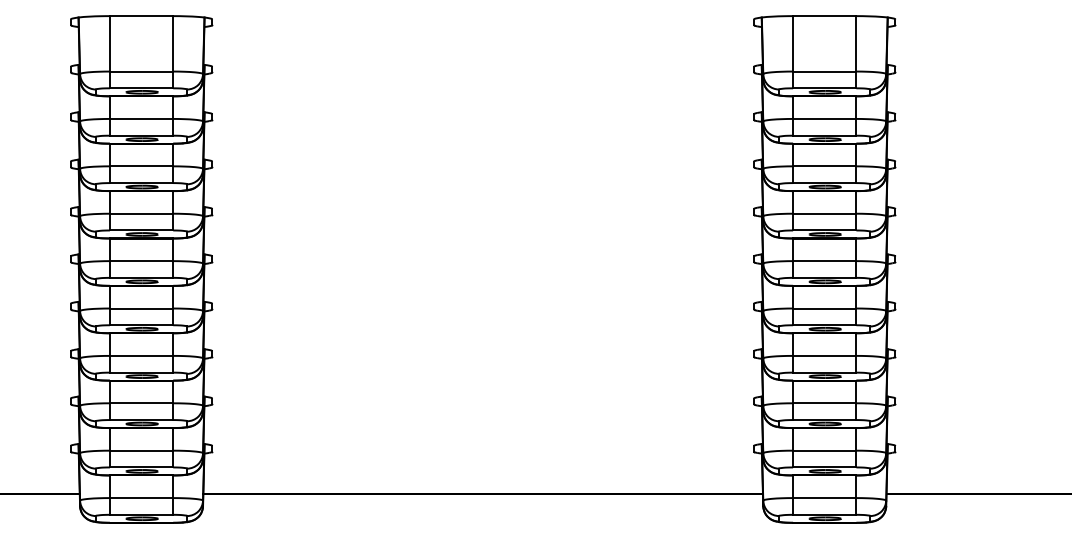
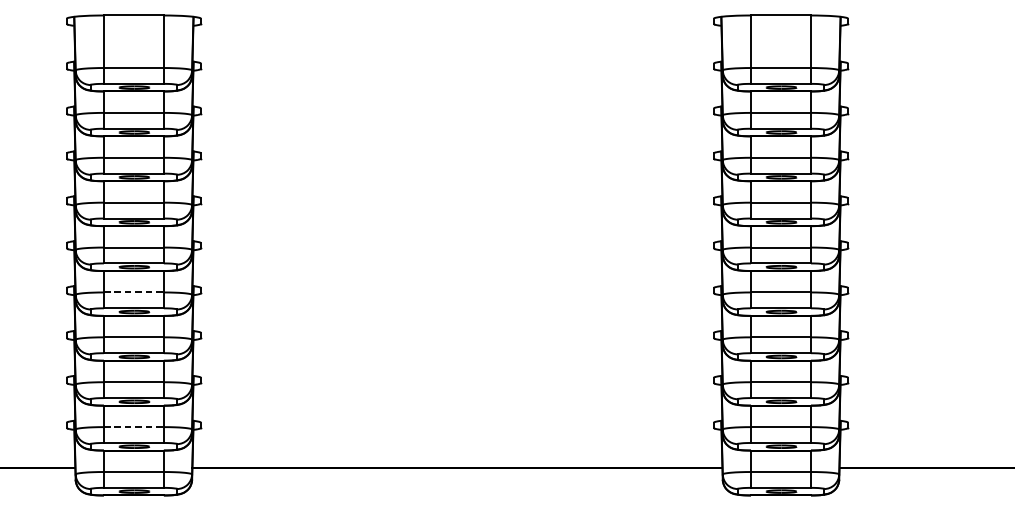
line: (141, 308) -> (133, 292), solid -> dashed
line: (141, 450) -> (133, 426), solid -> dashed

